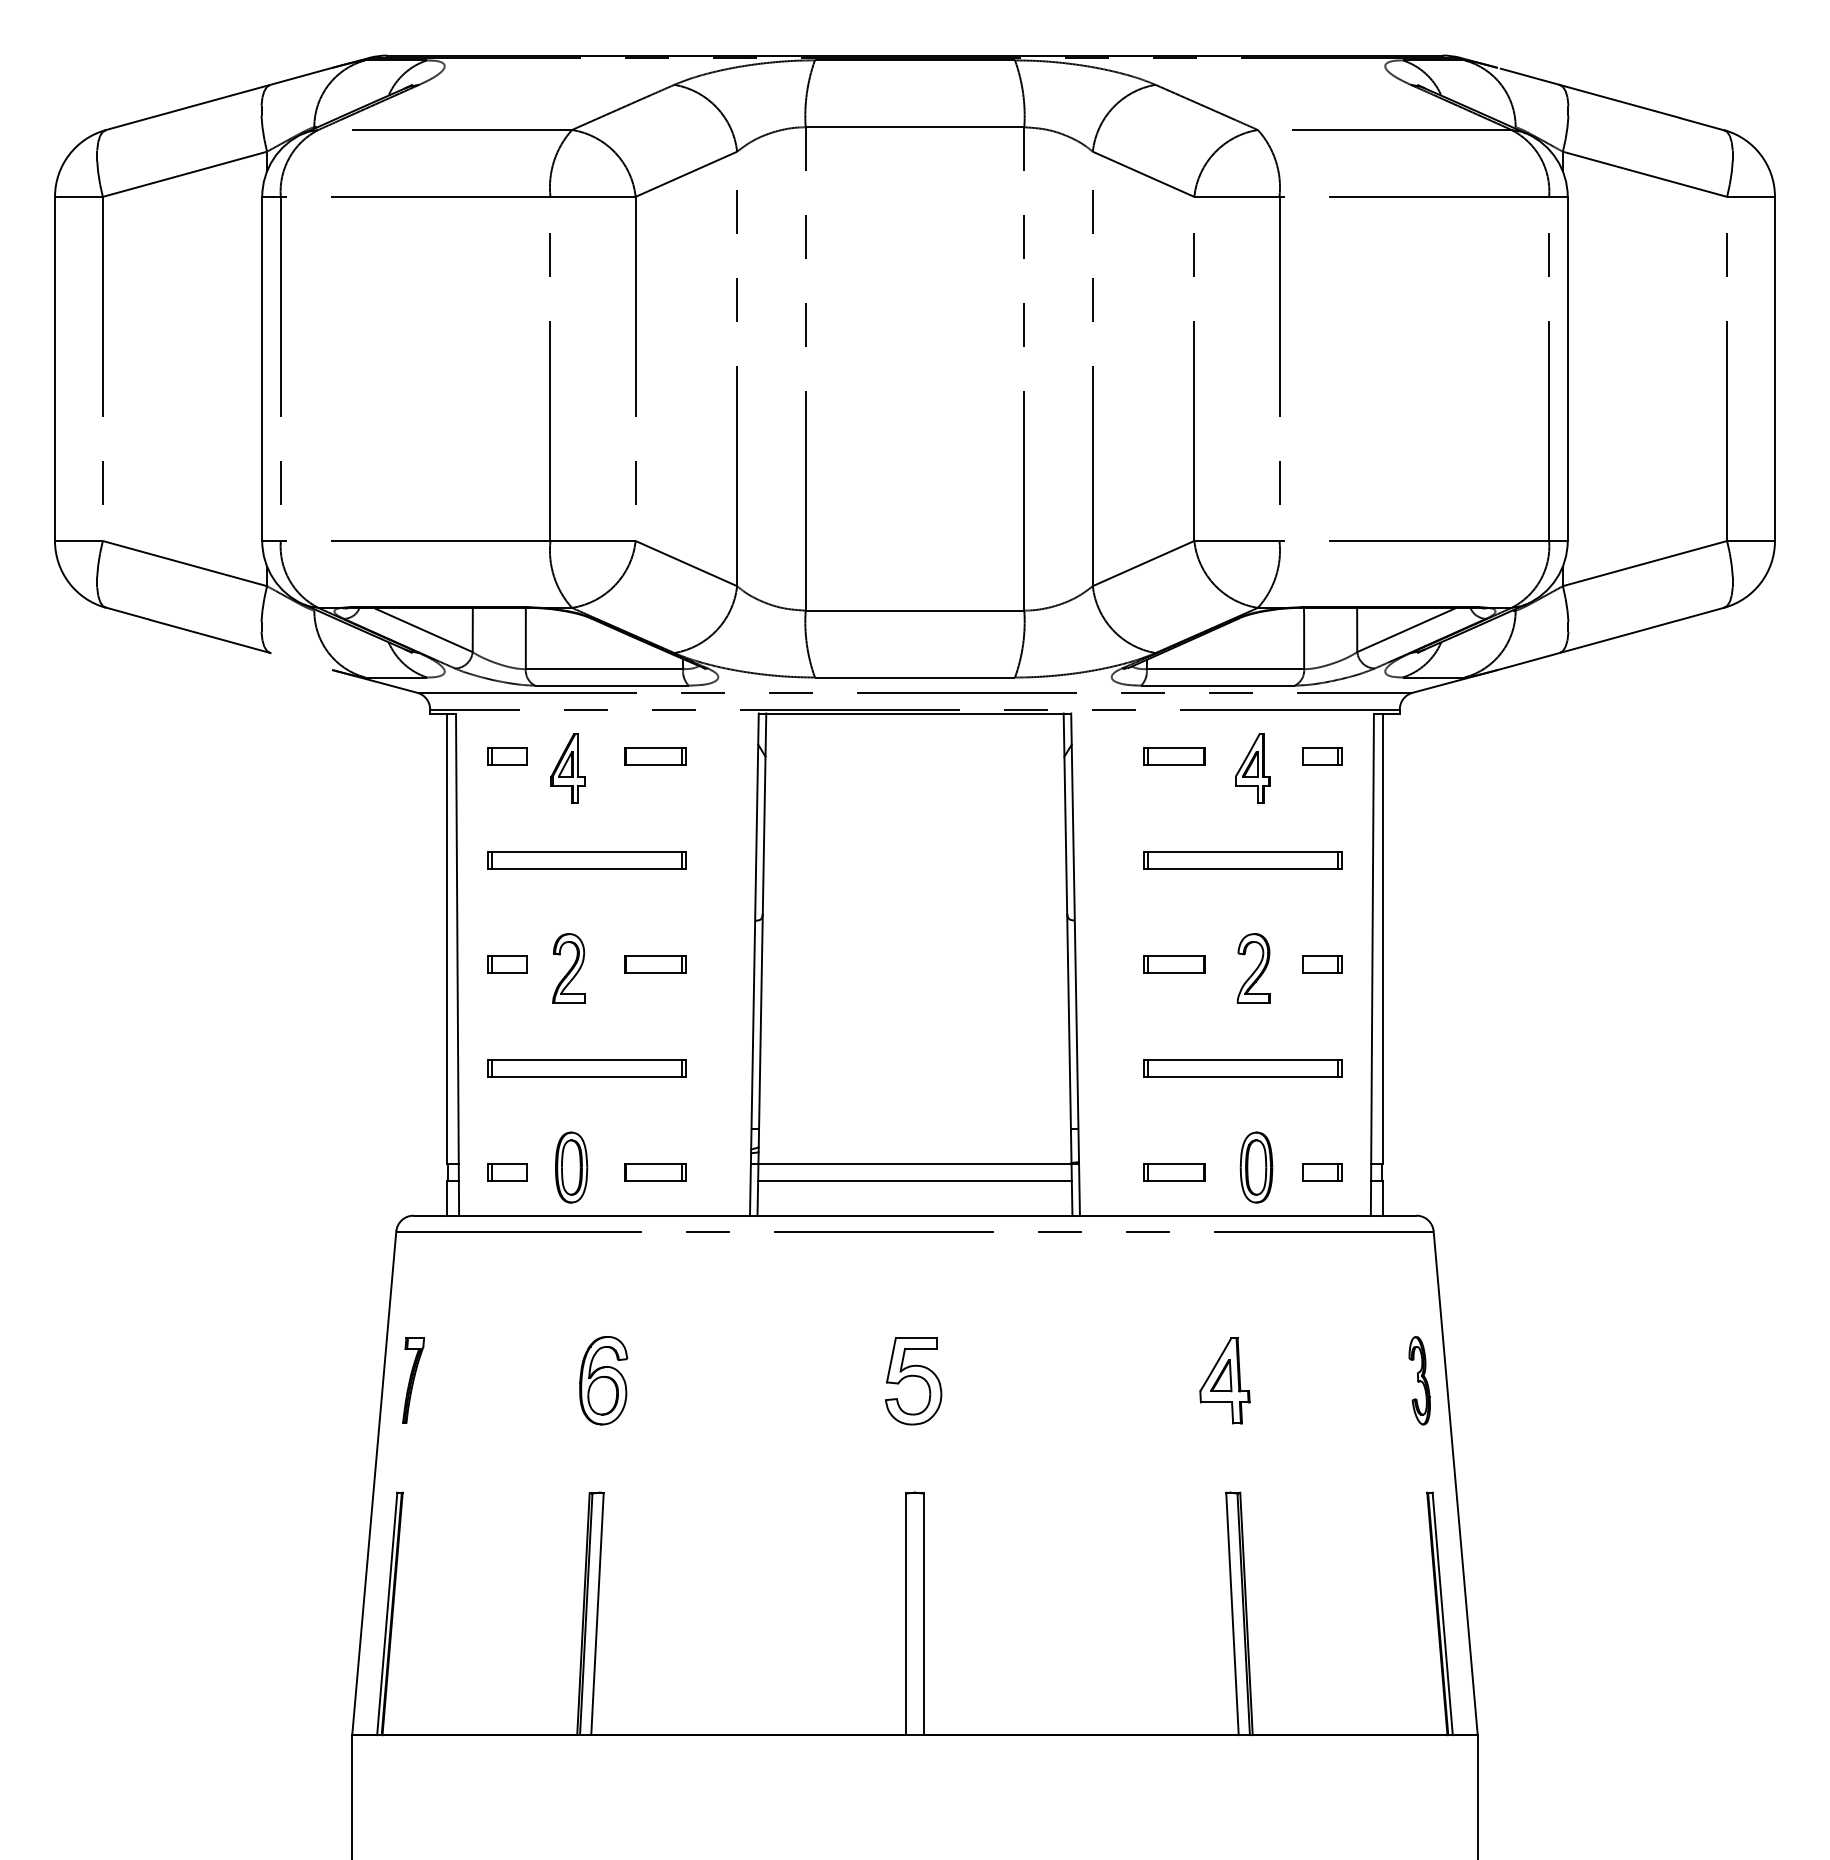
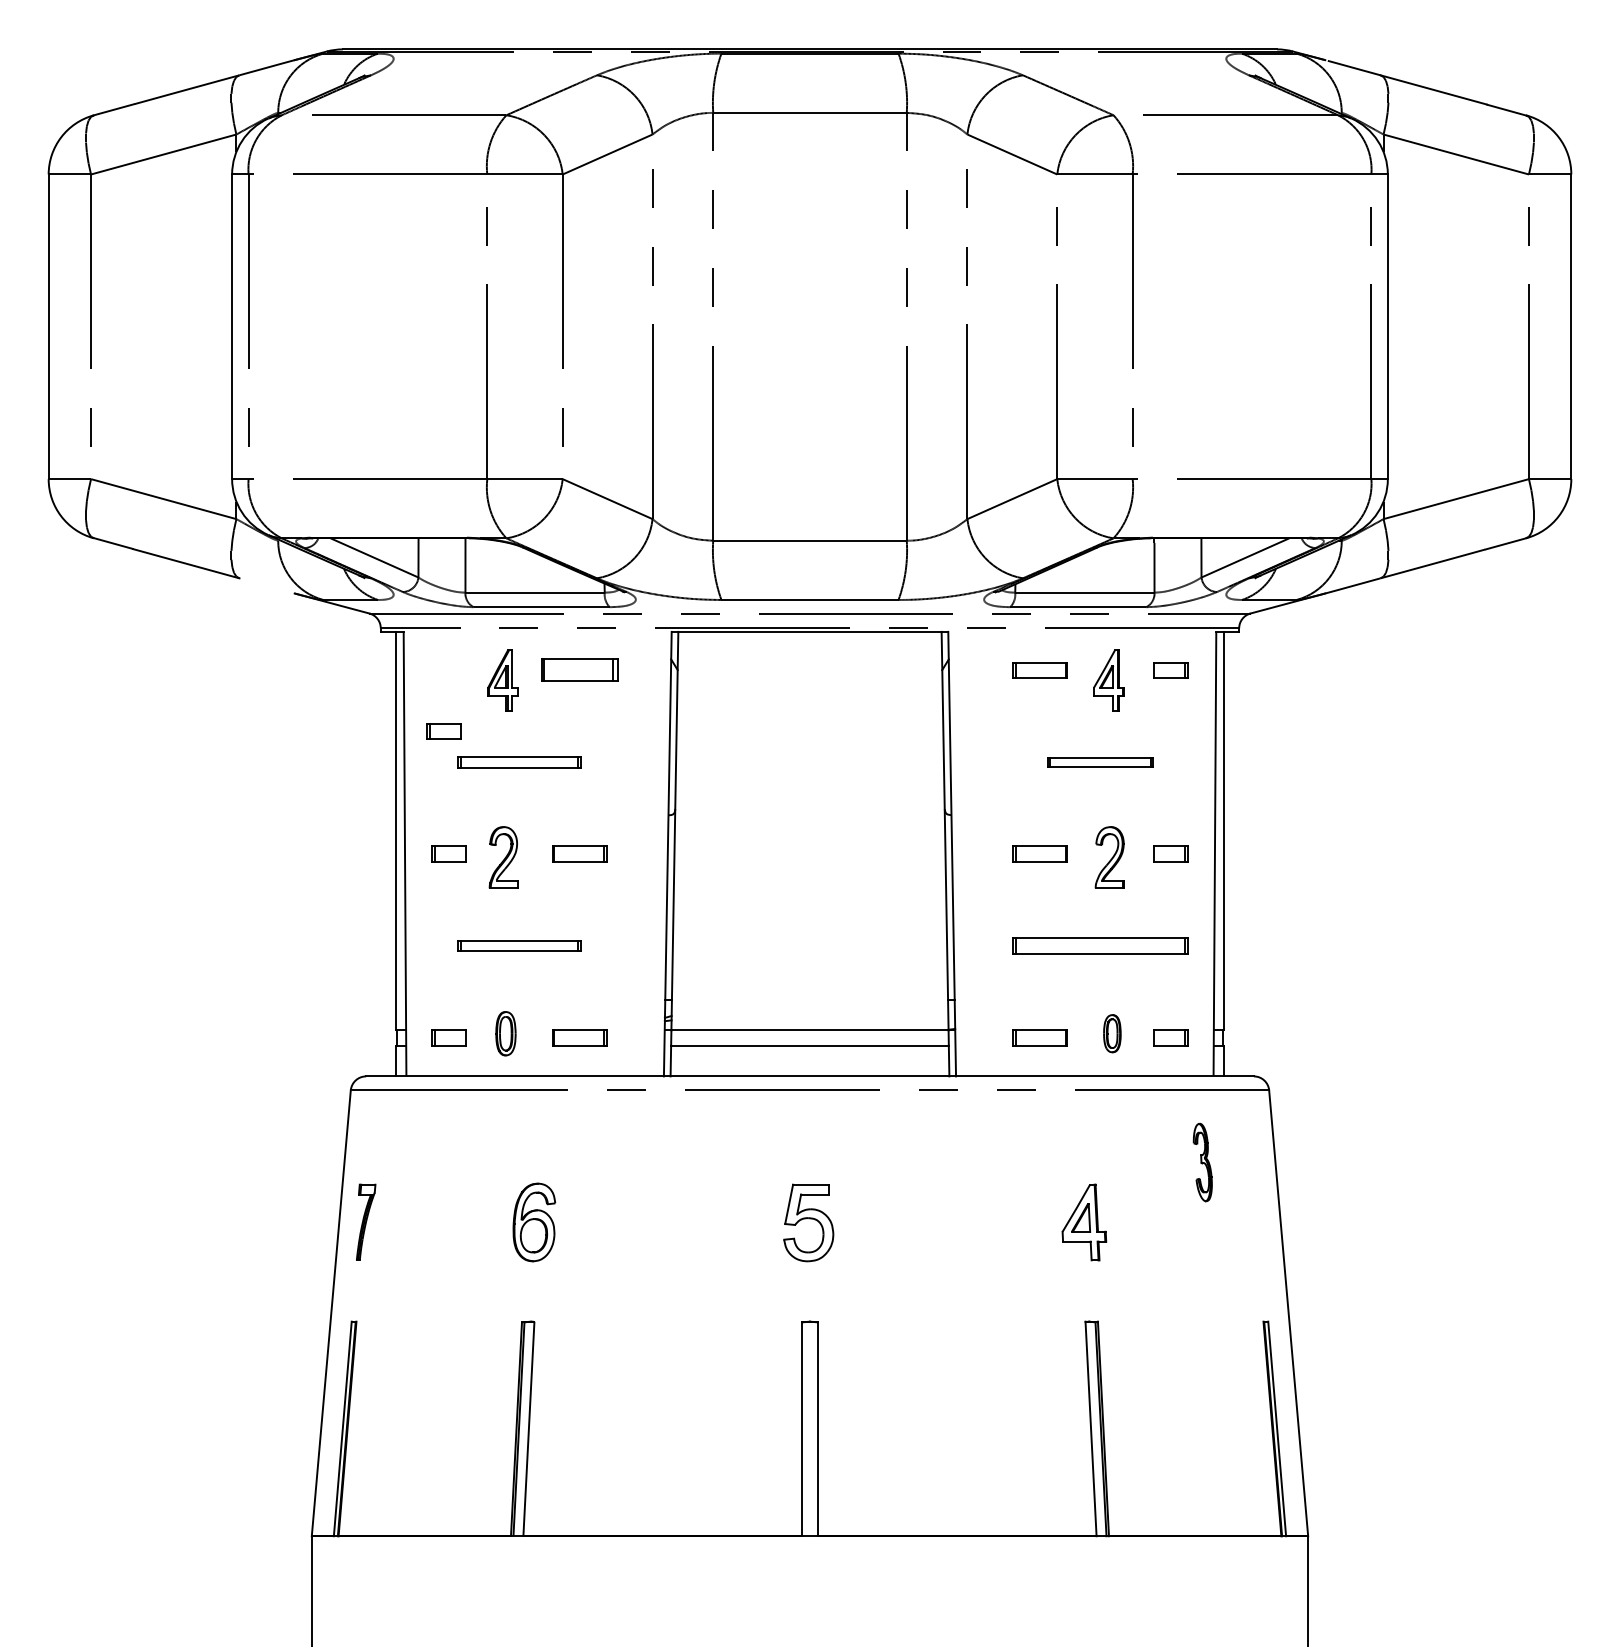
part: (506, 757) -> (443, 731), moved
part: (654, 757) -> (579, 670), size x1.4
part: (586, 861) -> (519, 762), size x0.7
part: (1243, 861) -> (1100, 762), size x0.6
part: (586, 1067) -> (519, 945), size x0.7
part: (571, 1167) -> (505, 1033), size x0.7
part: (1256, 1167) -> (1112, 1033), size x0.6
part: (1419, 1380) -> (1202, 1162), moved

